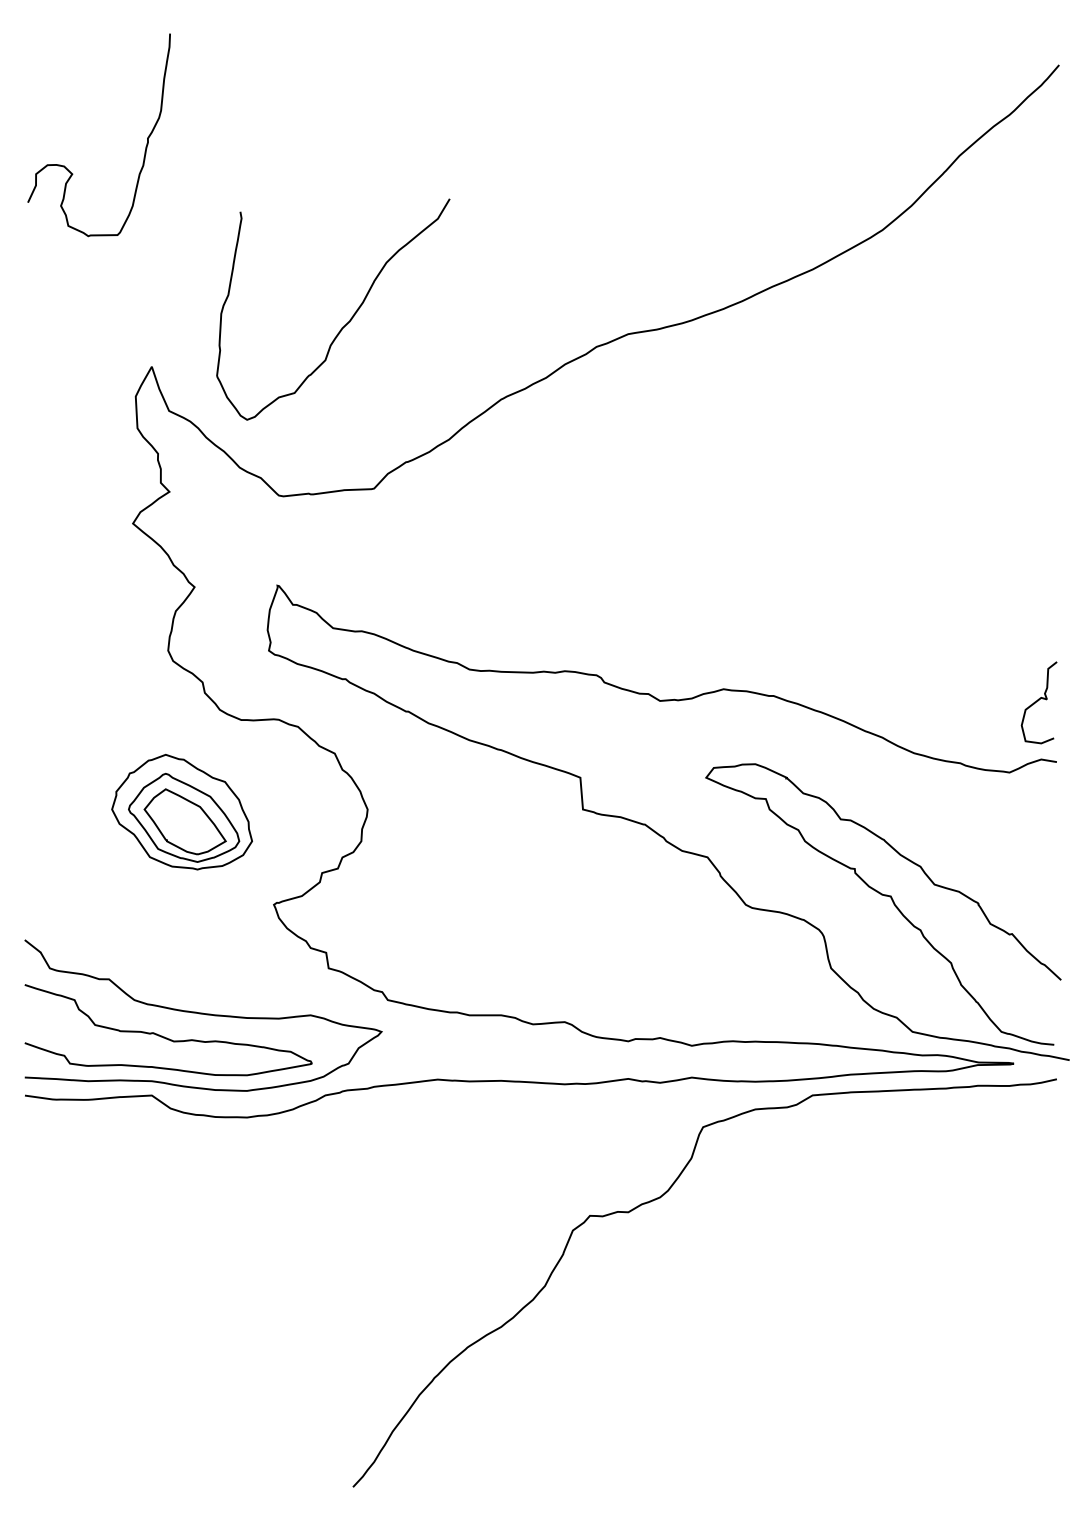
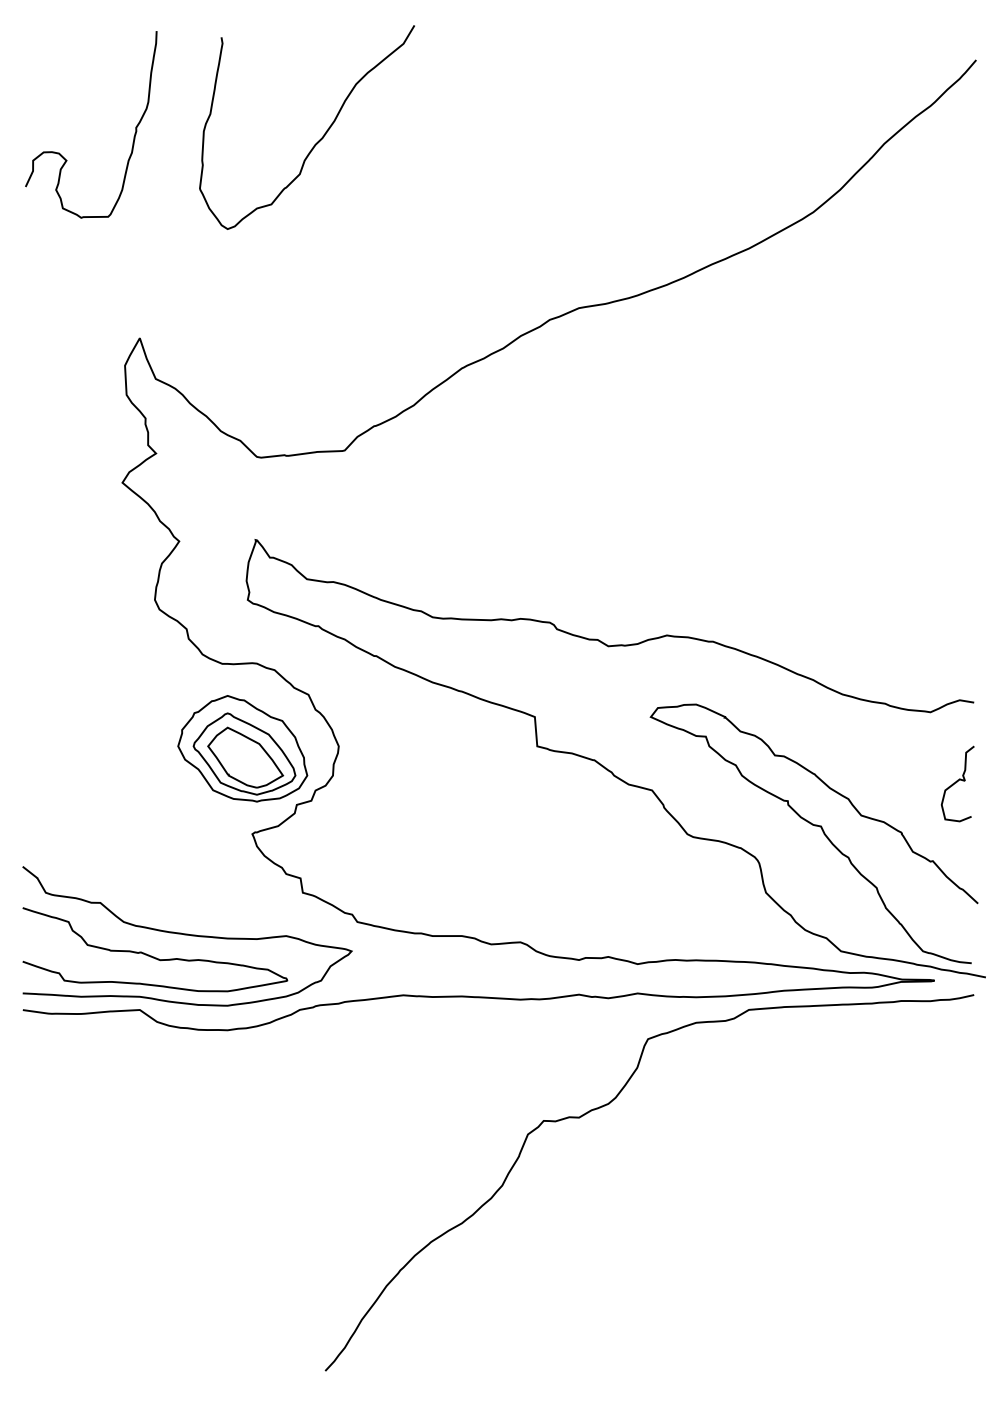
curve: (346, 322) -> (319, 139), moved
curve: (1038, 701) -> (957, 782), moved
part: (181, 811) -> (242, 748), moved

